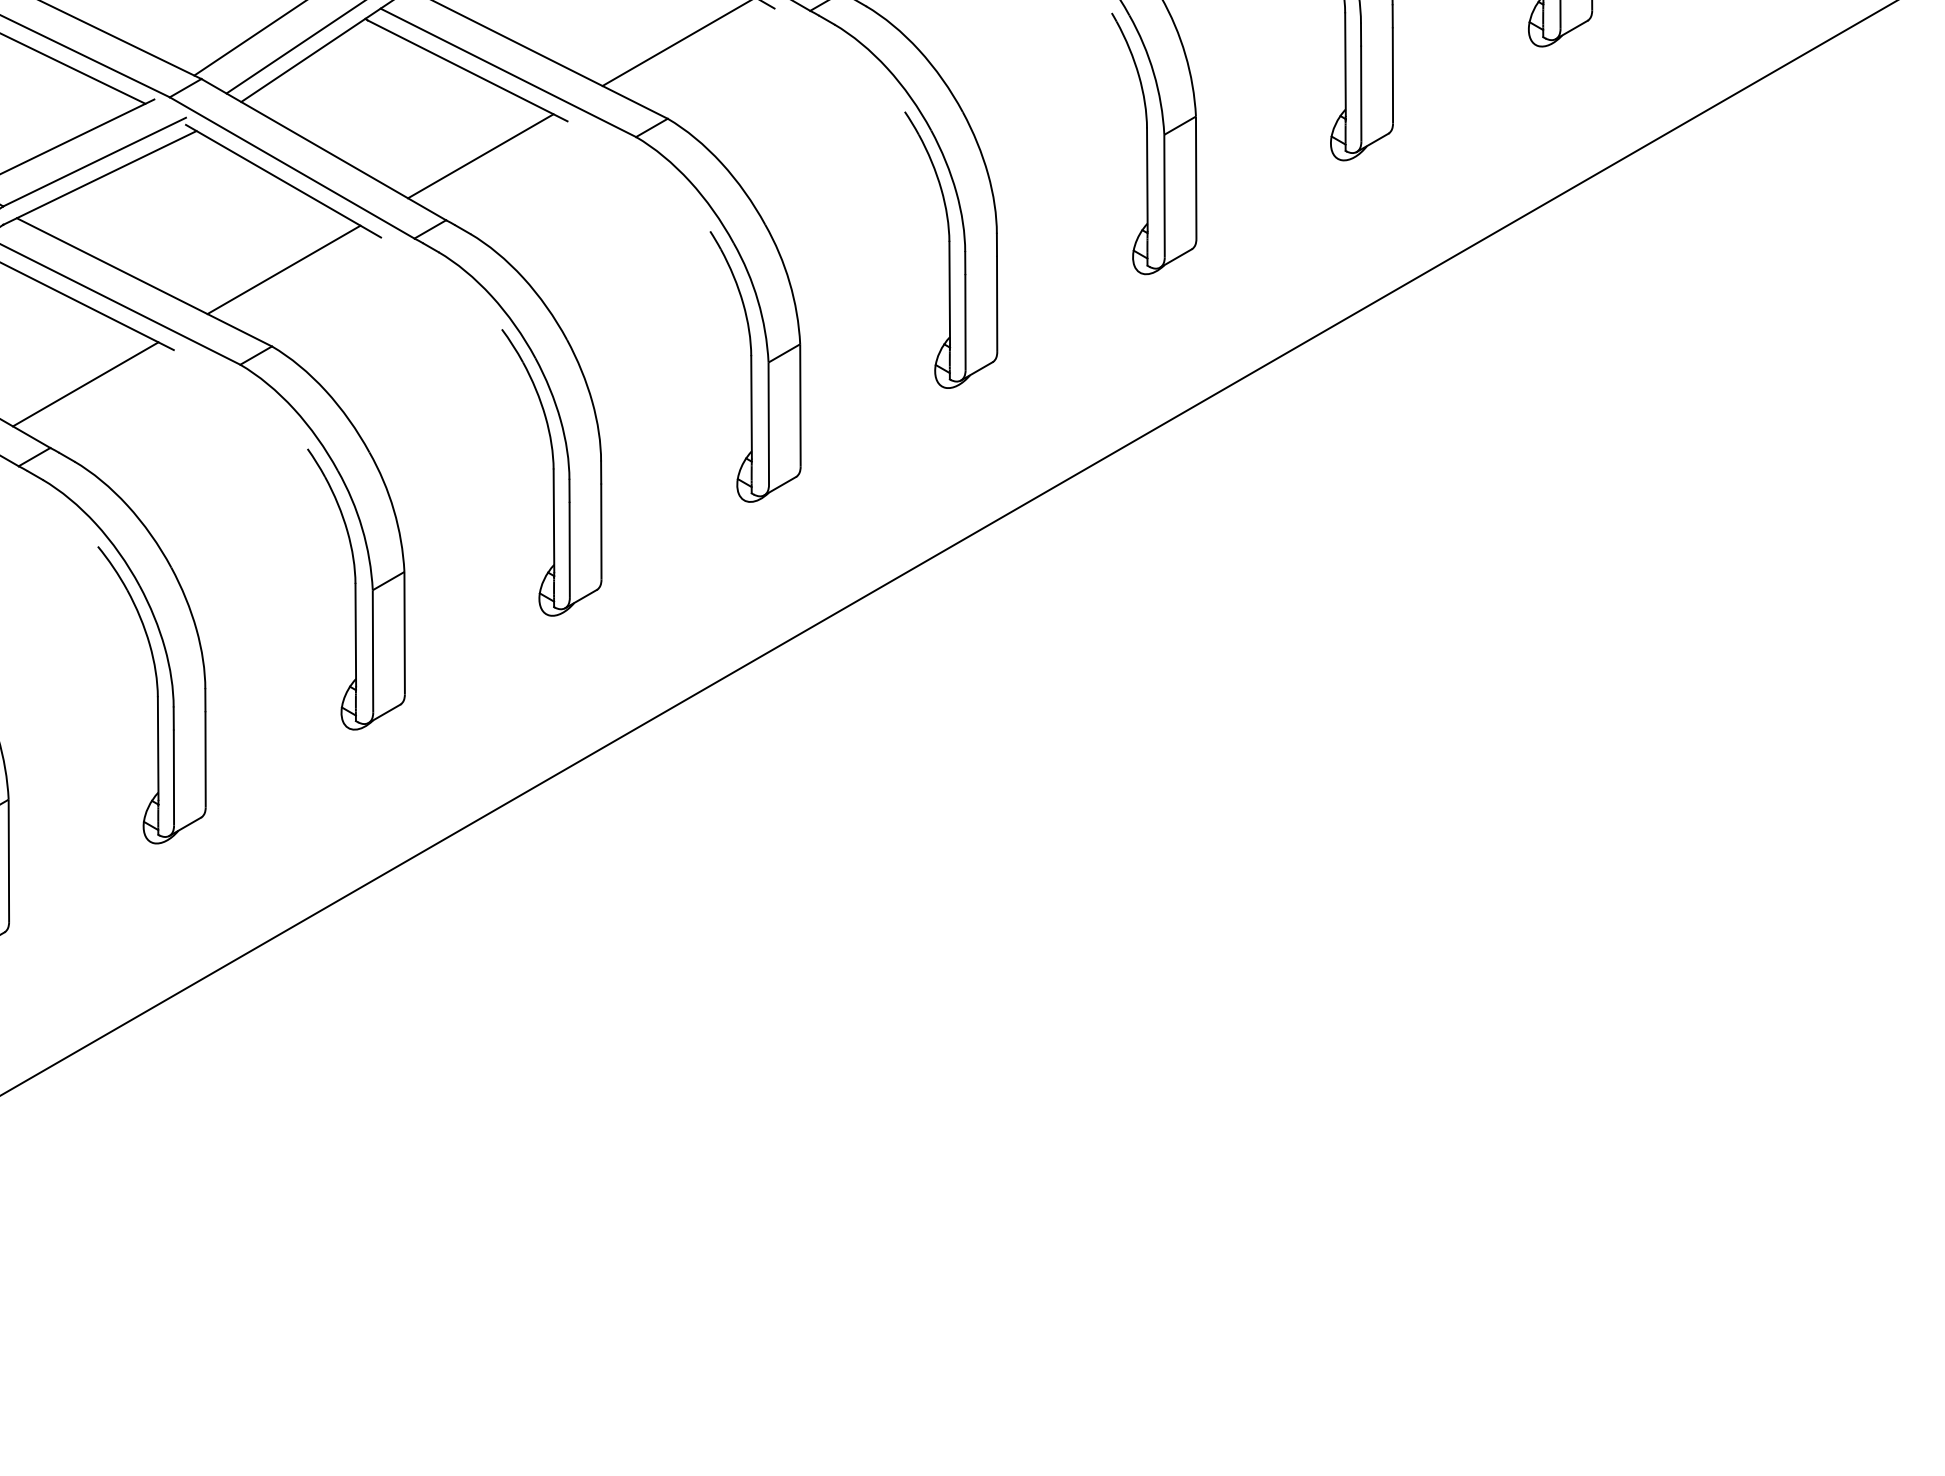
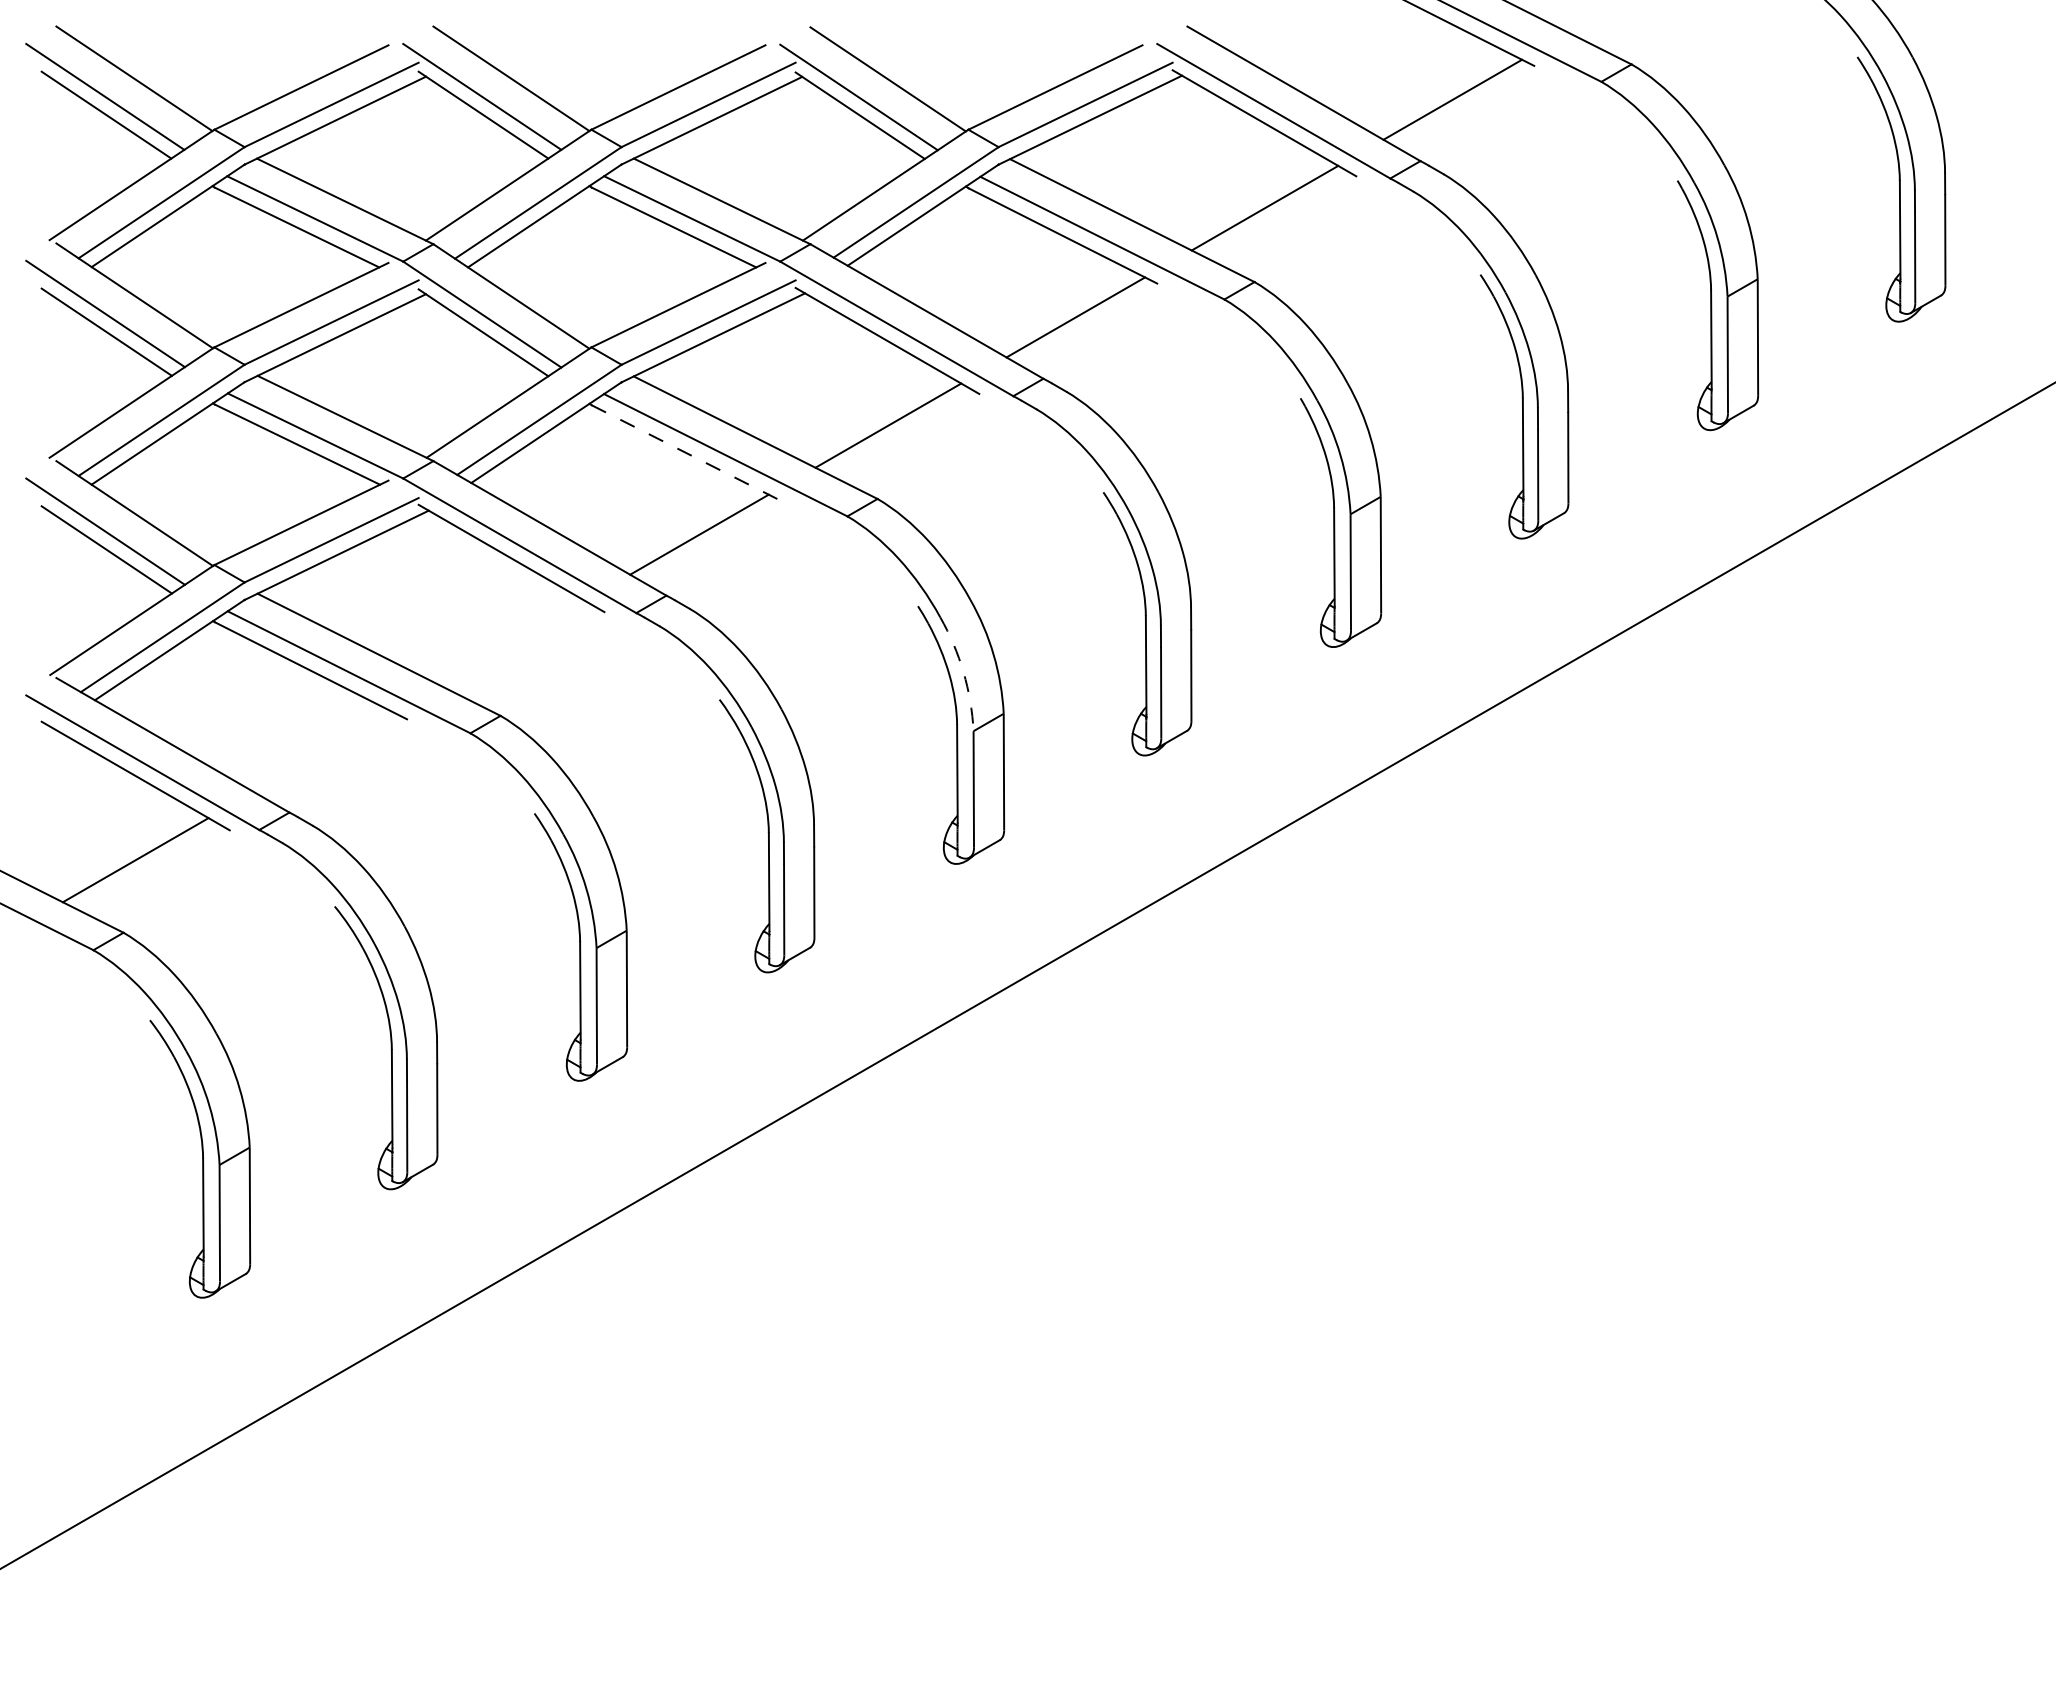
line: (467, 71) -> (686, 453), solid -> dashed
line: (283, 269) -> (511, 642), removed
arc: (757, 300) -> (963, 672), solid -> dashed
line: (85, 383) -> (322, 751), removed

